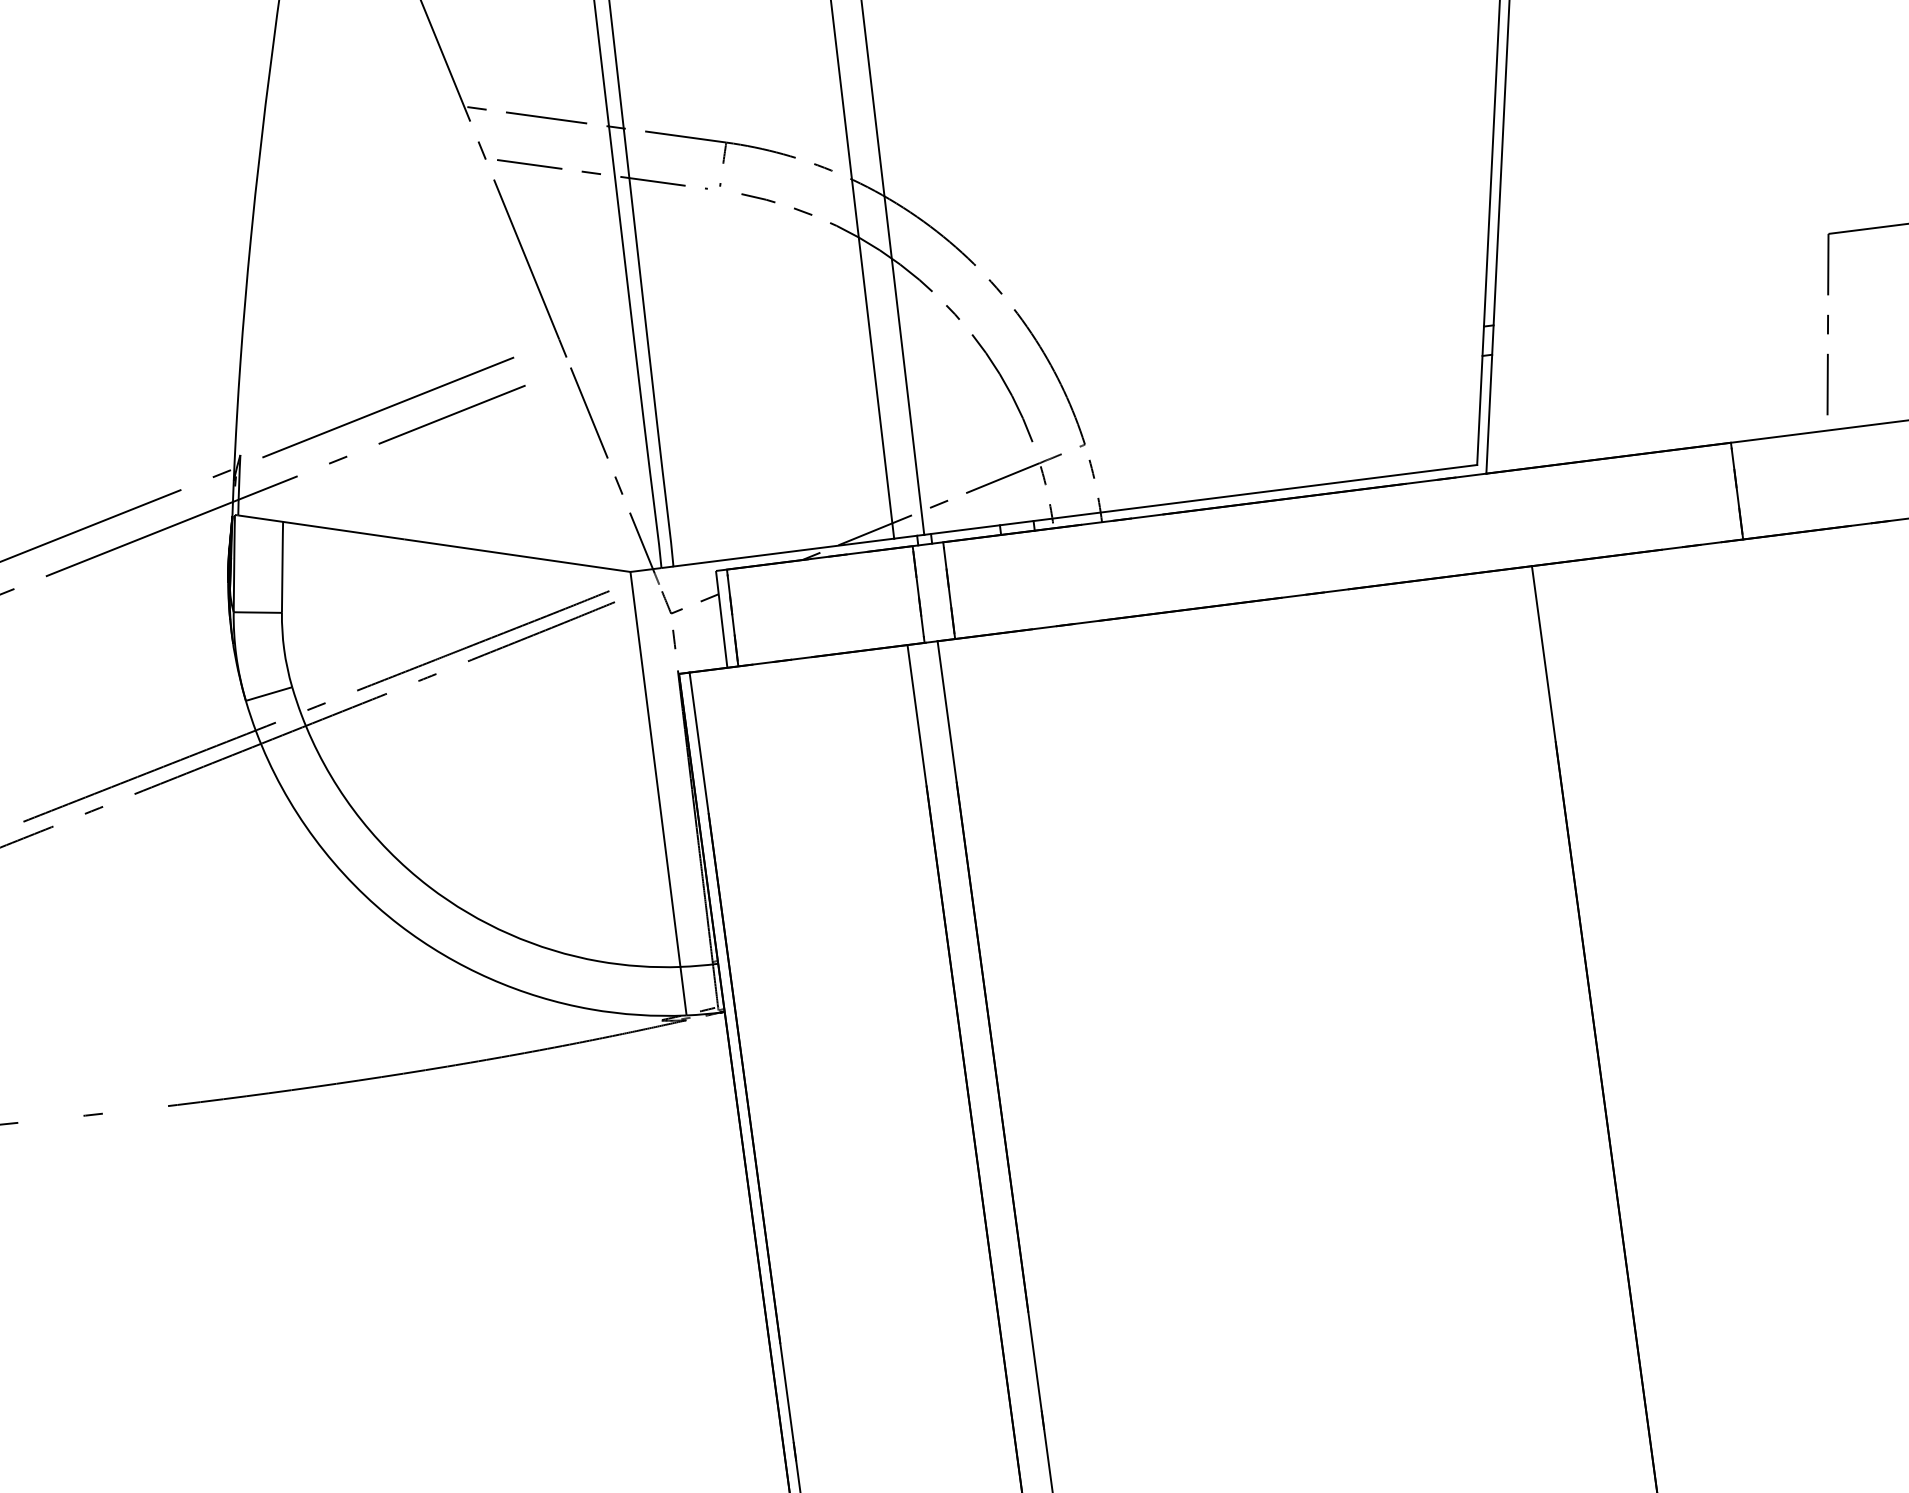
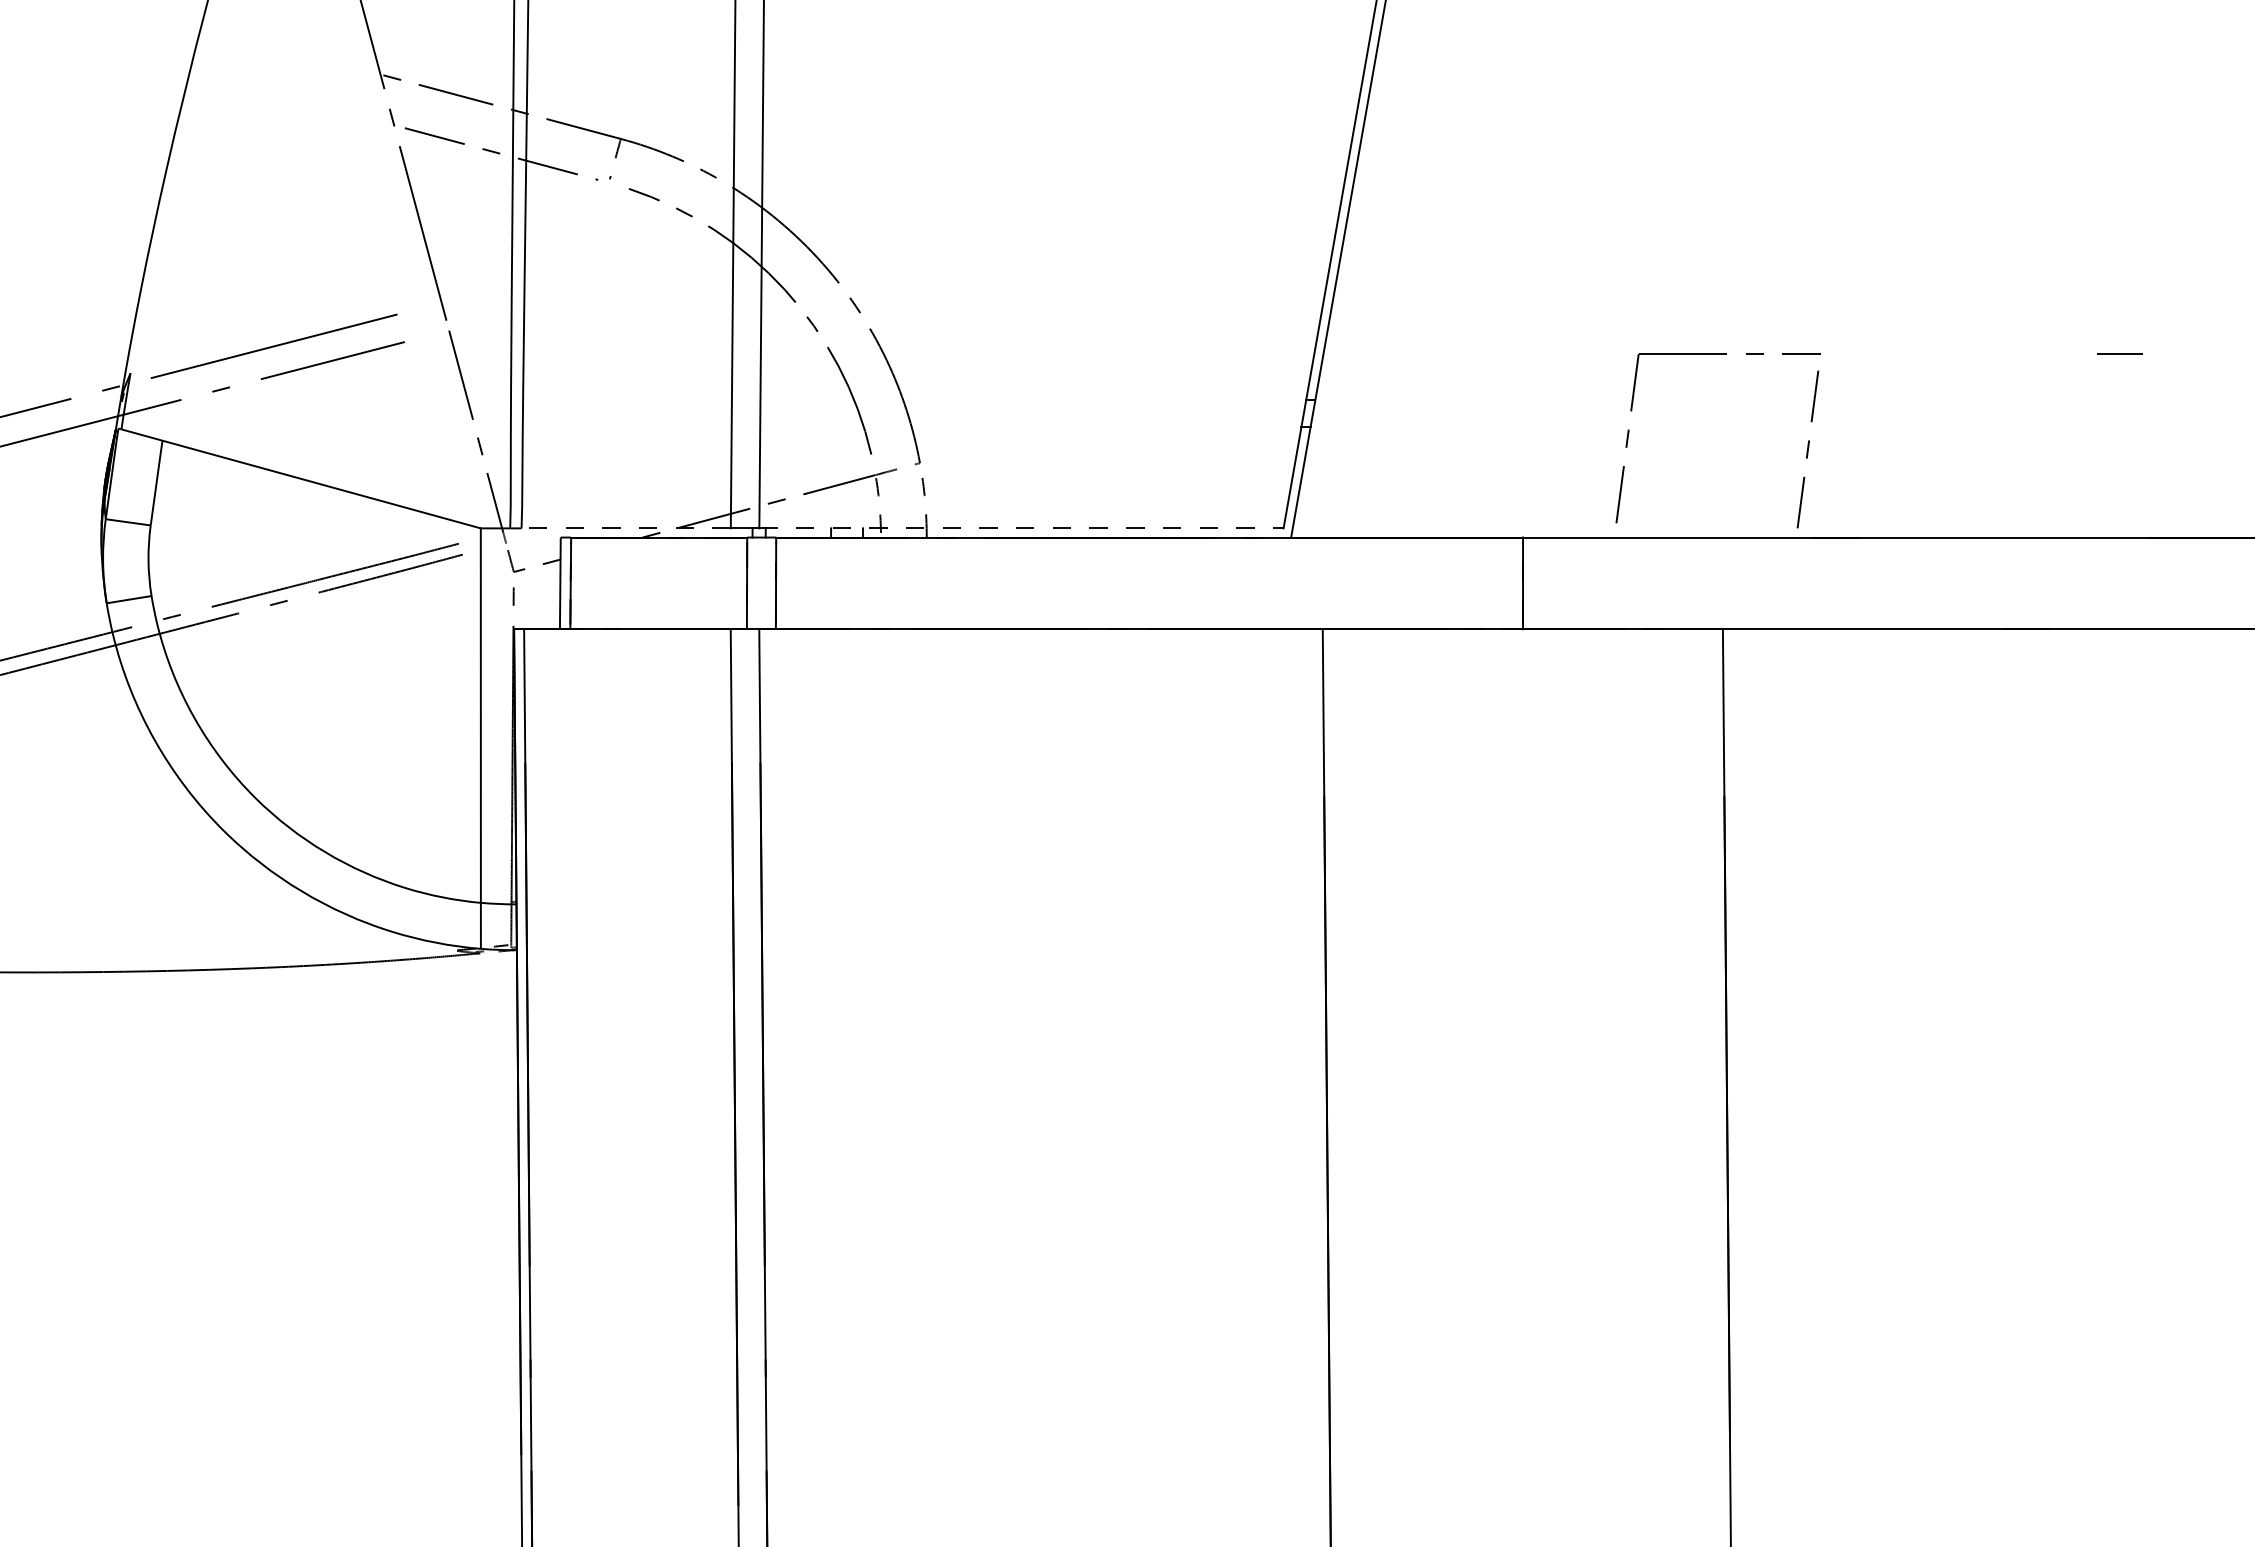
line: (1200, 500) -> (1021, 528), solid -> dashed
line: (784, 552) -> (626, 528), solid -> dashed

